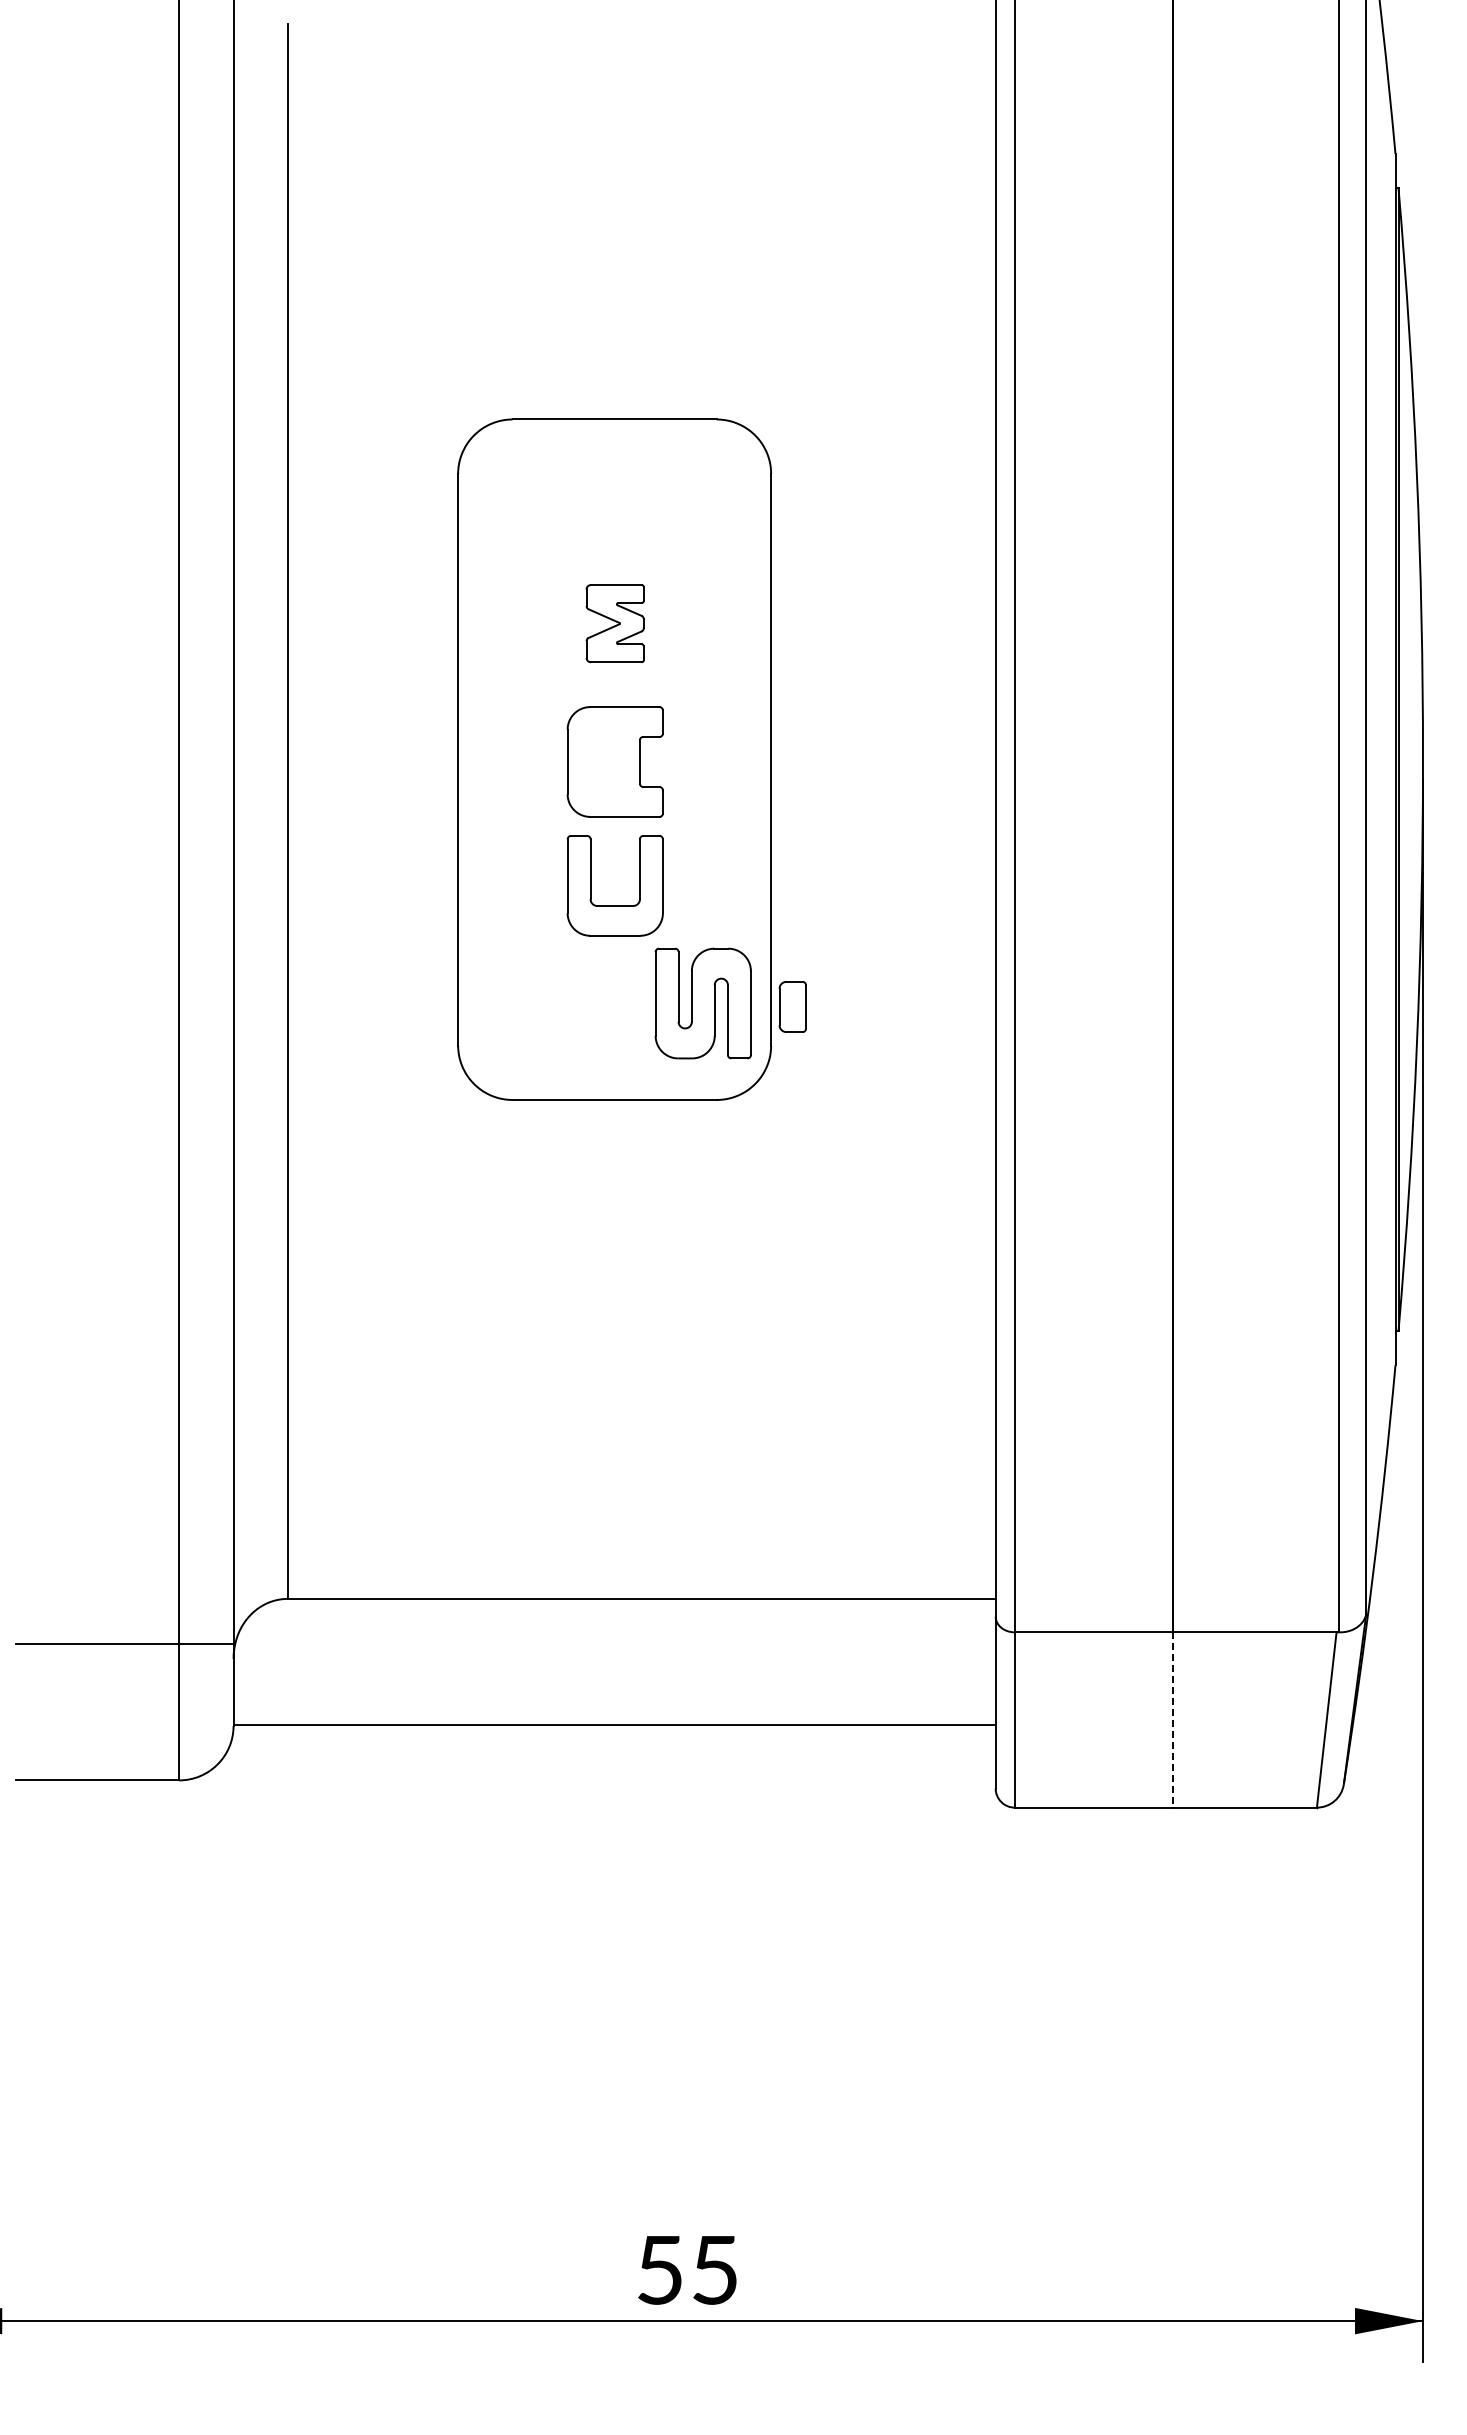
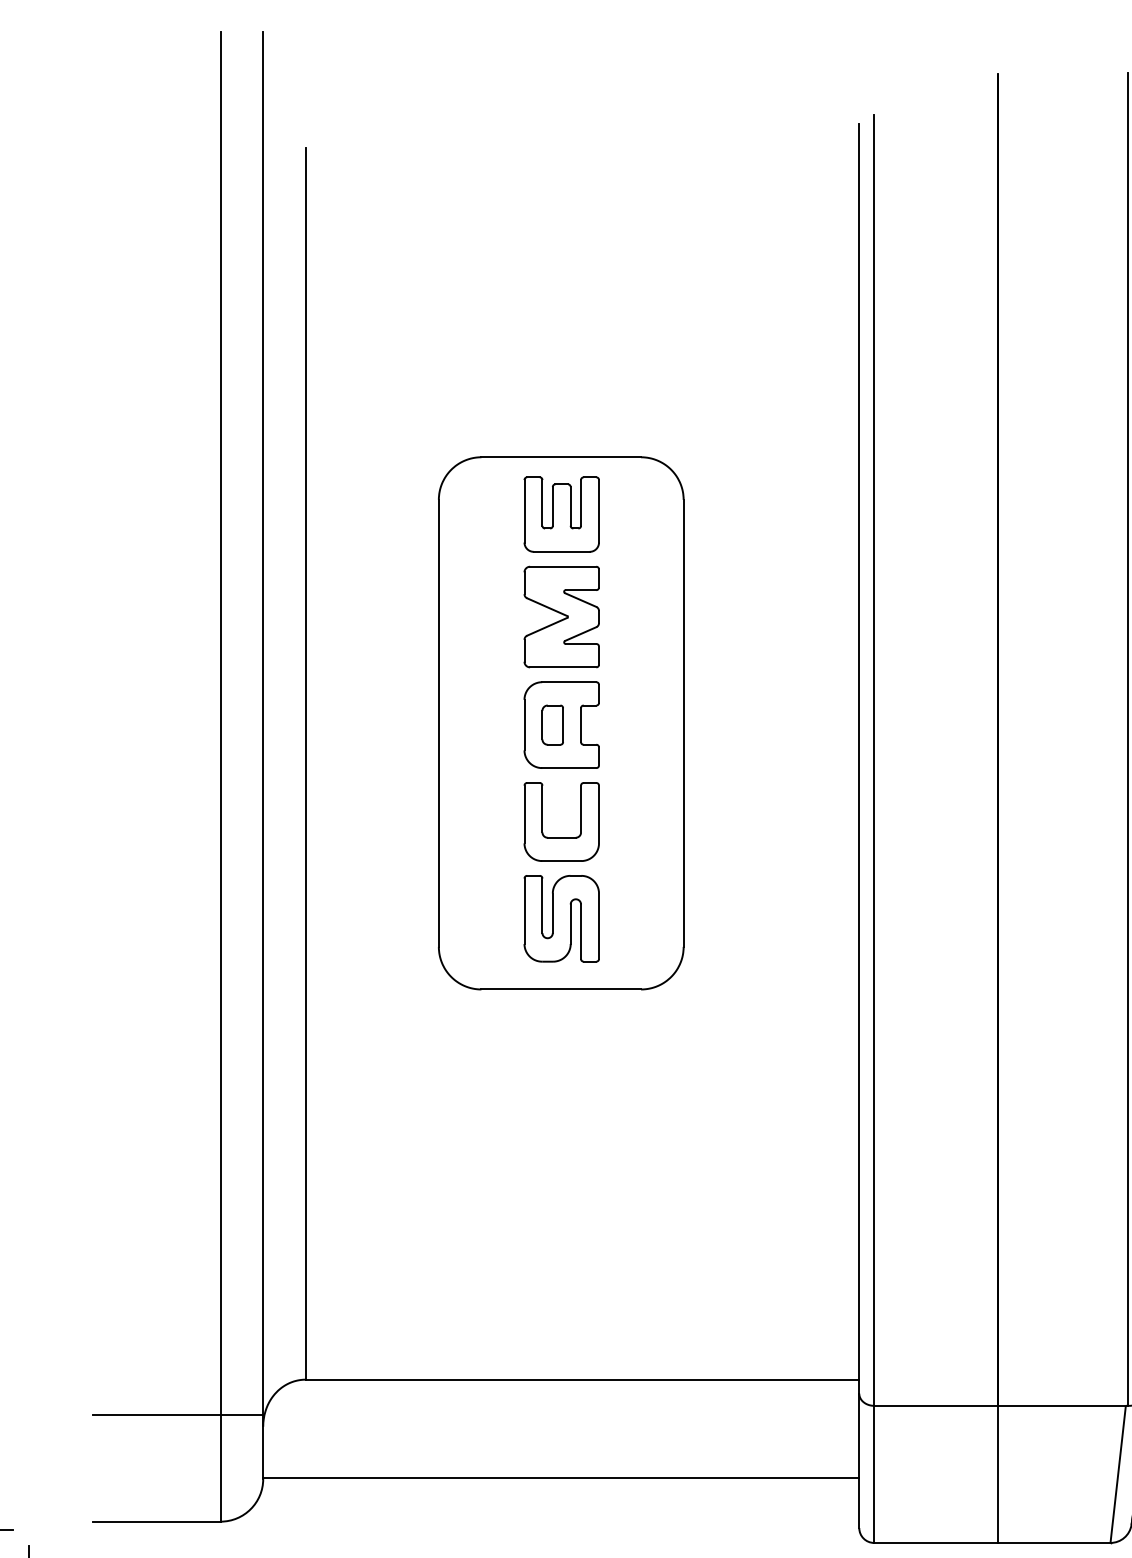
part: (614, 492) -> (561, 514), added
part: (614, 623) -> (561, 616), size x1.67
part: (702, 1003) -> (561, 918), moved
part: (792, 1006) -> (552, 724), moved
line: (1172, 1719) -> (997, 1474), dashed -> solid

